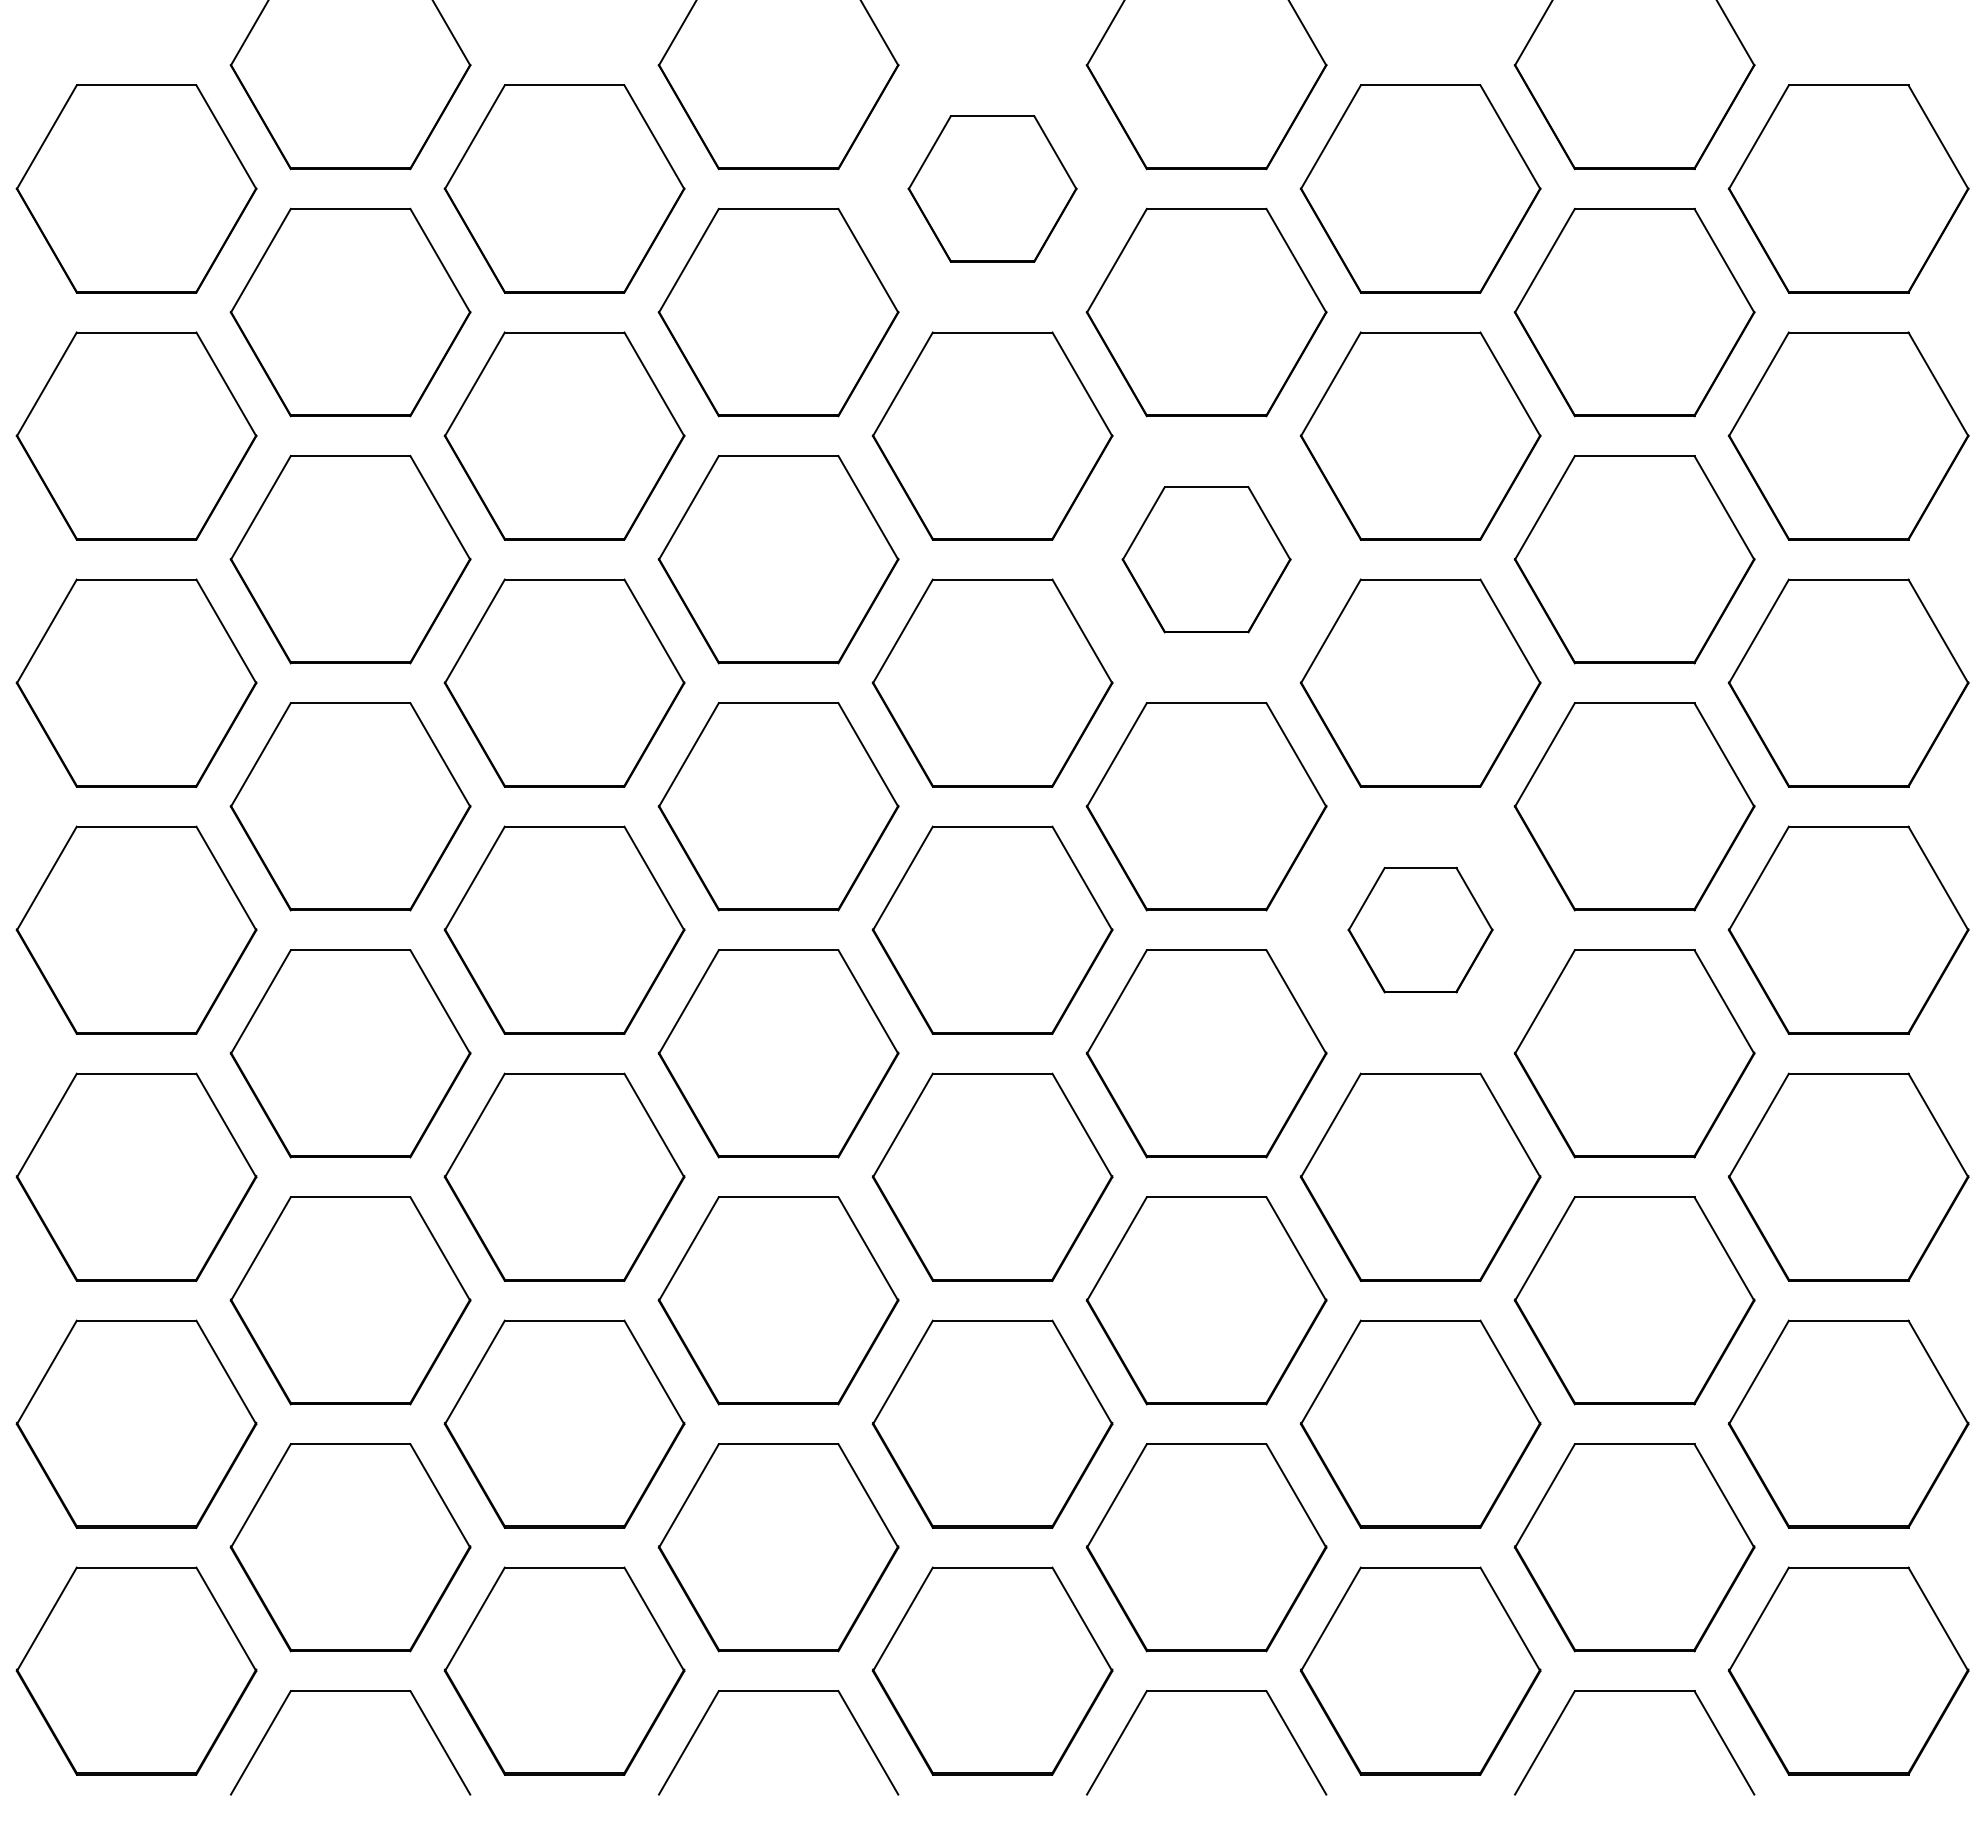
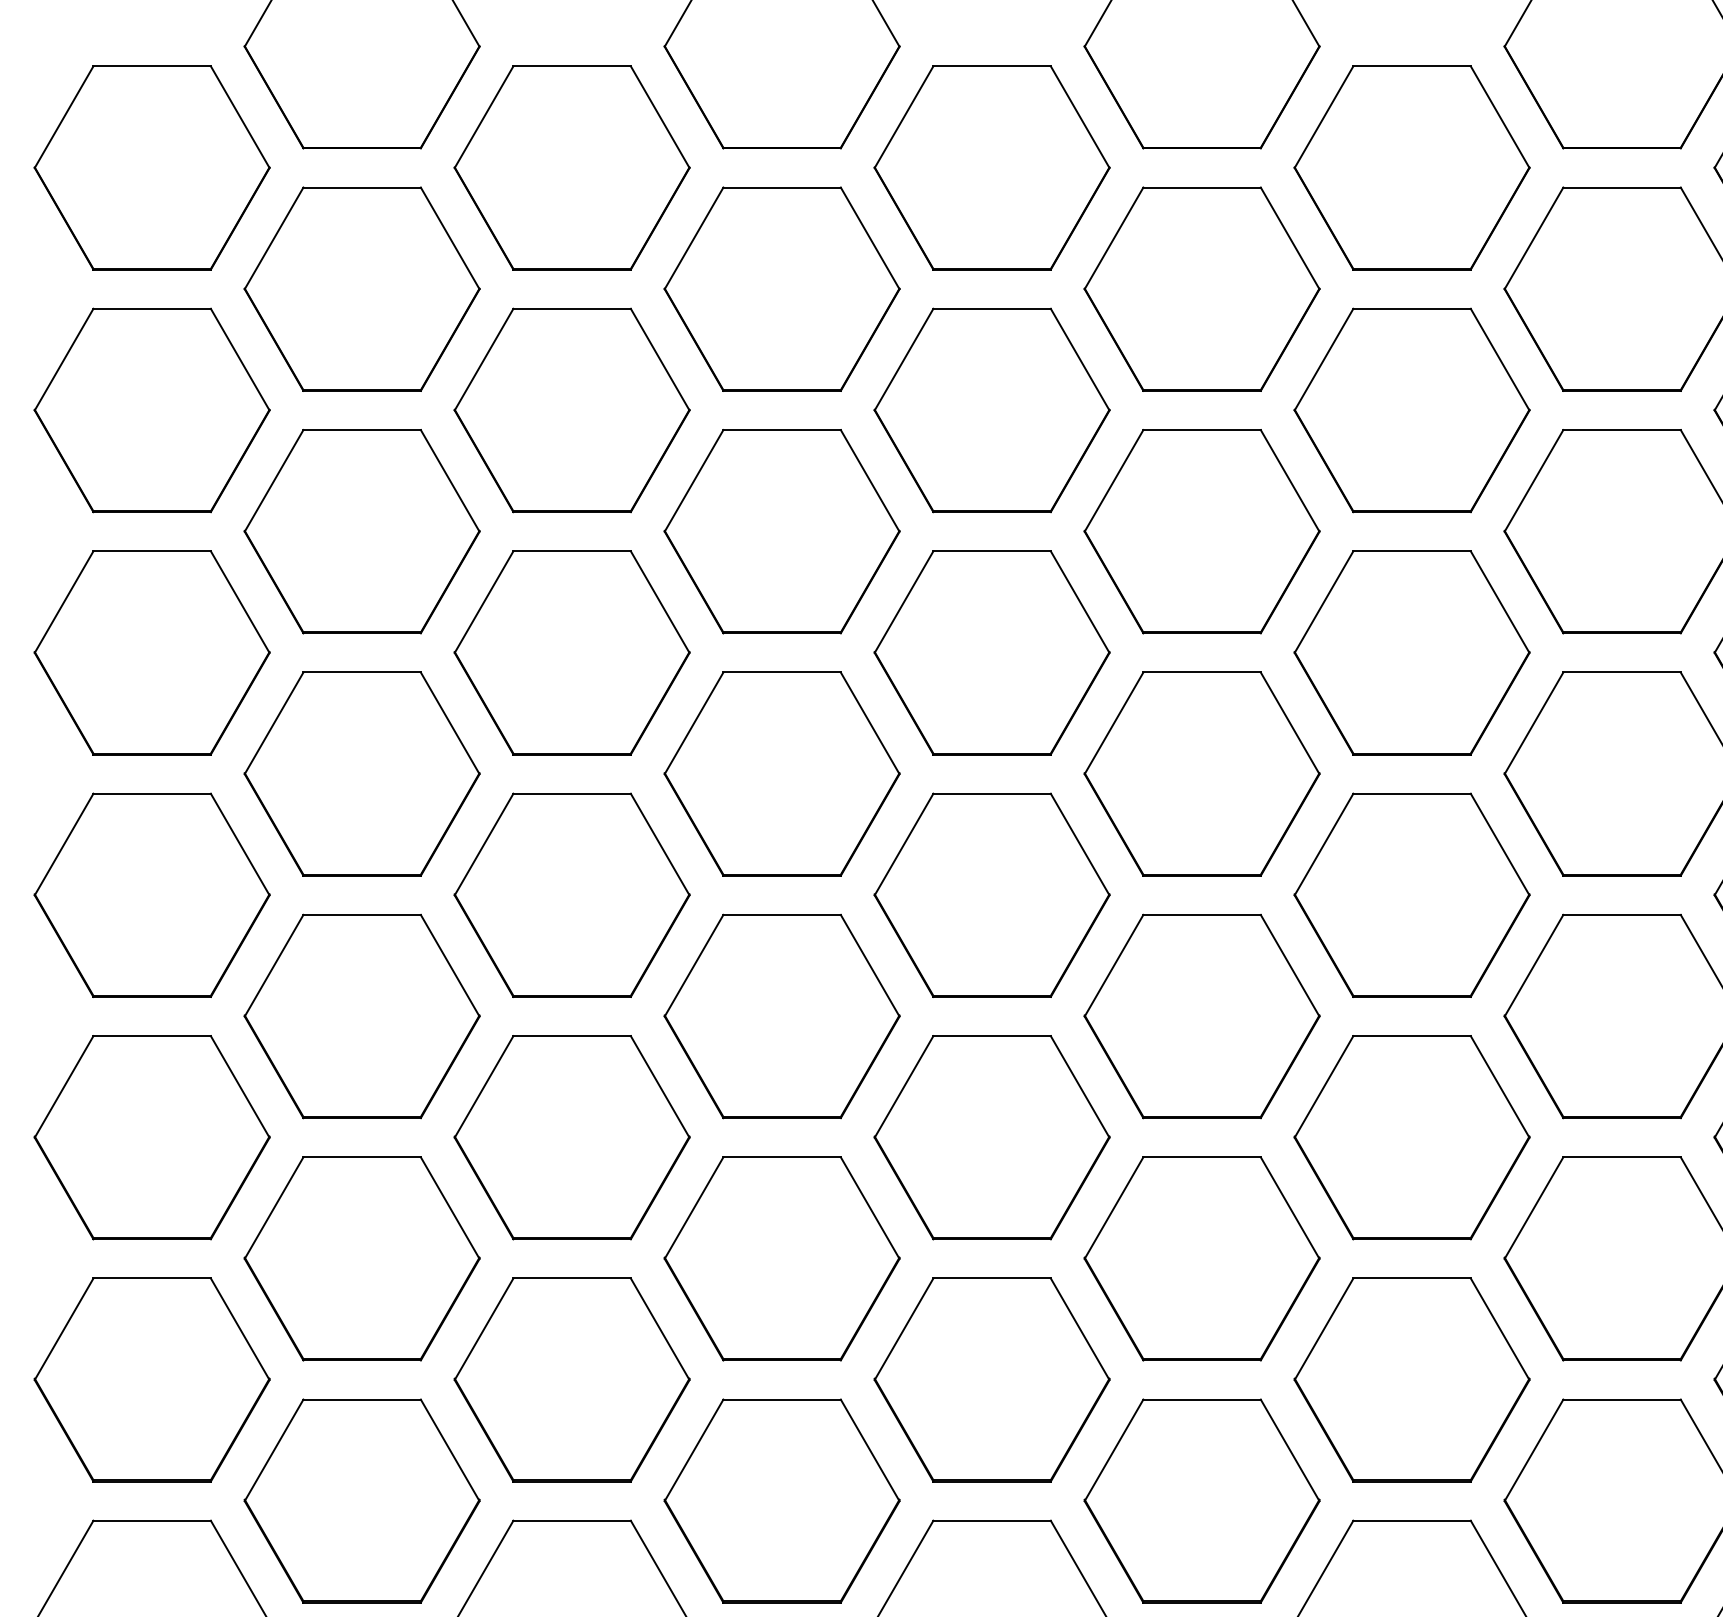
part: (992, 188) -> (991, 167), size x1.43
part: (1206, 559) -> (1201, 531), size x1.43
part: (1420, 929) -> (1411, 894), size x1.67

